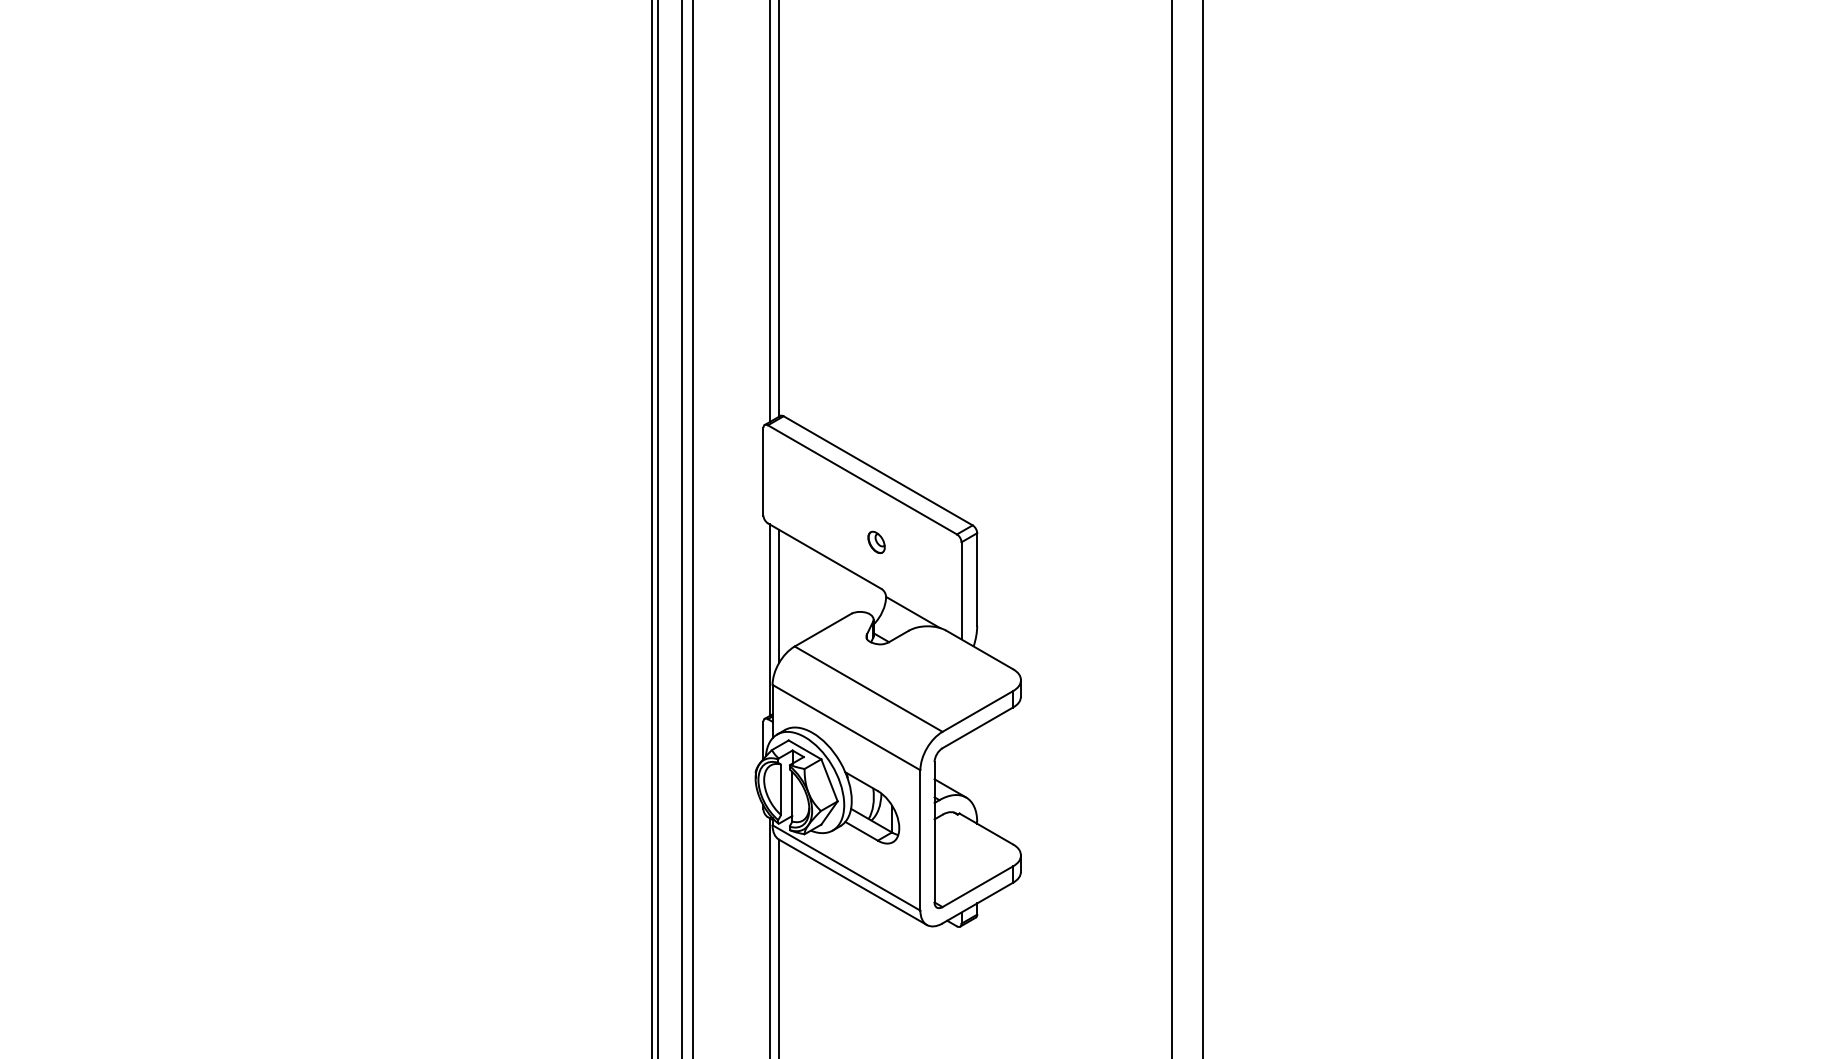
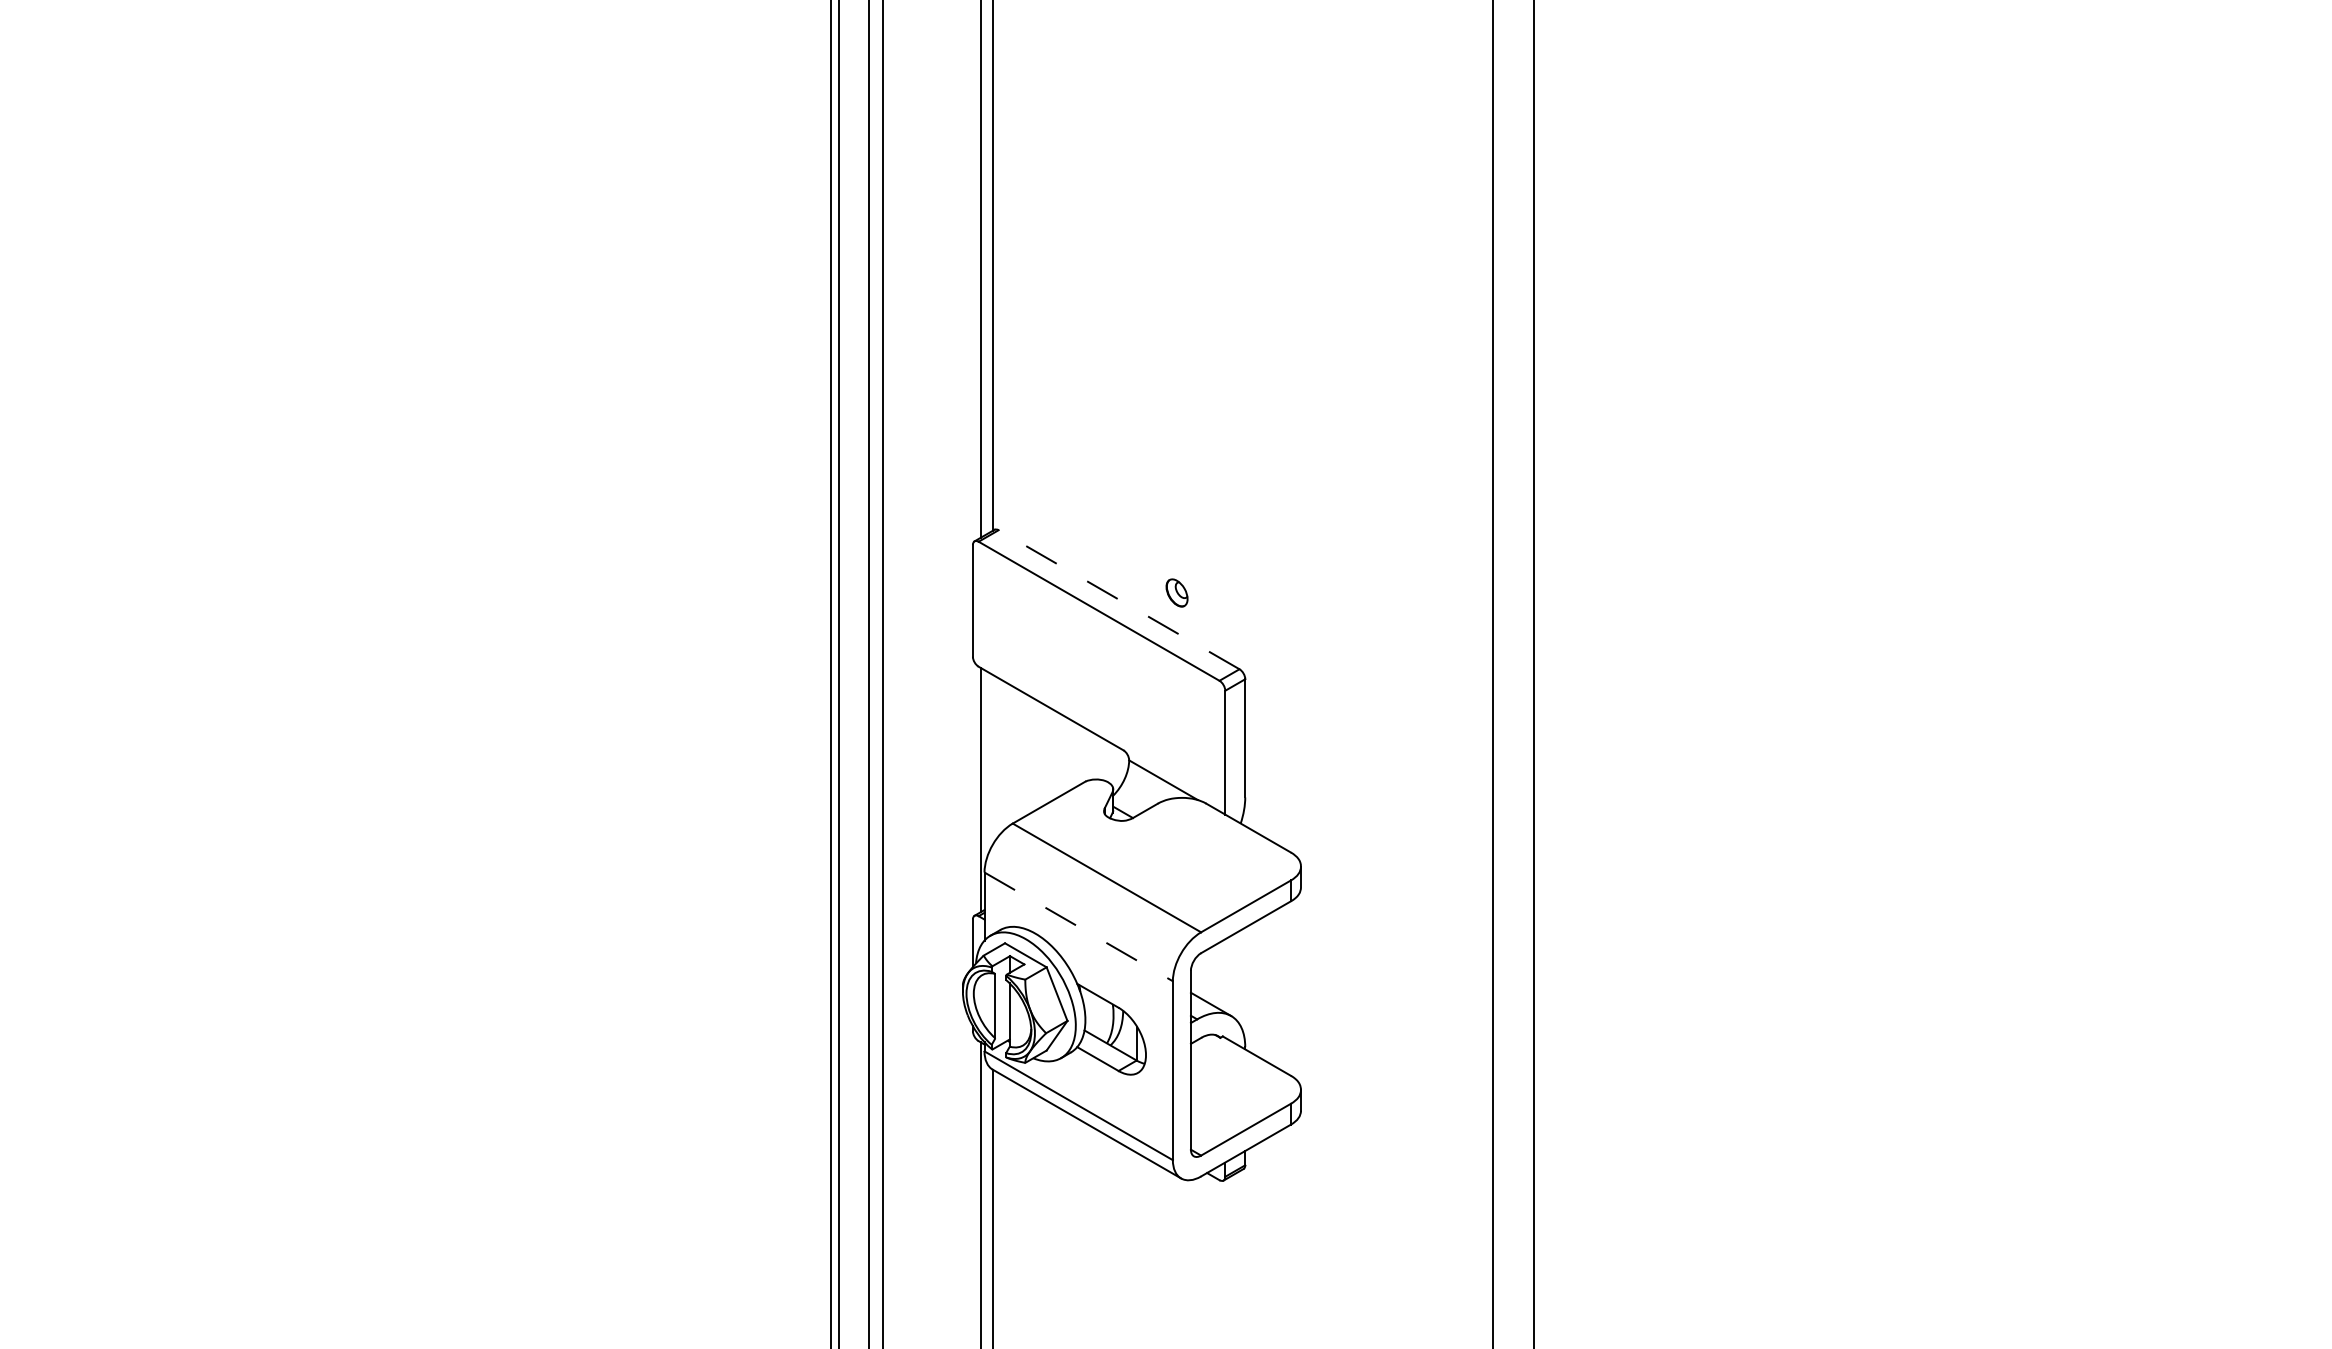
line: (877, 470) -> (1118, 599), solid -> dashed
part: (876, 542) -> (1176, 592), moved
line: (778, 596) -> (992, 759), removed
line: (846, 727) -> (1078, 926), solid -> dashed

